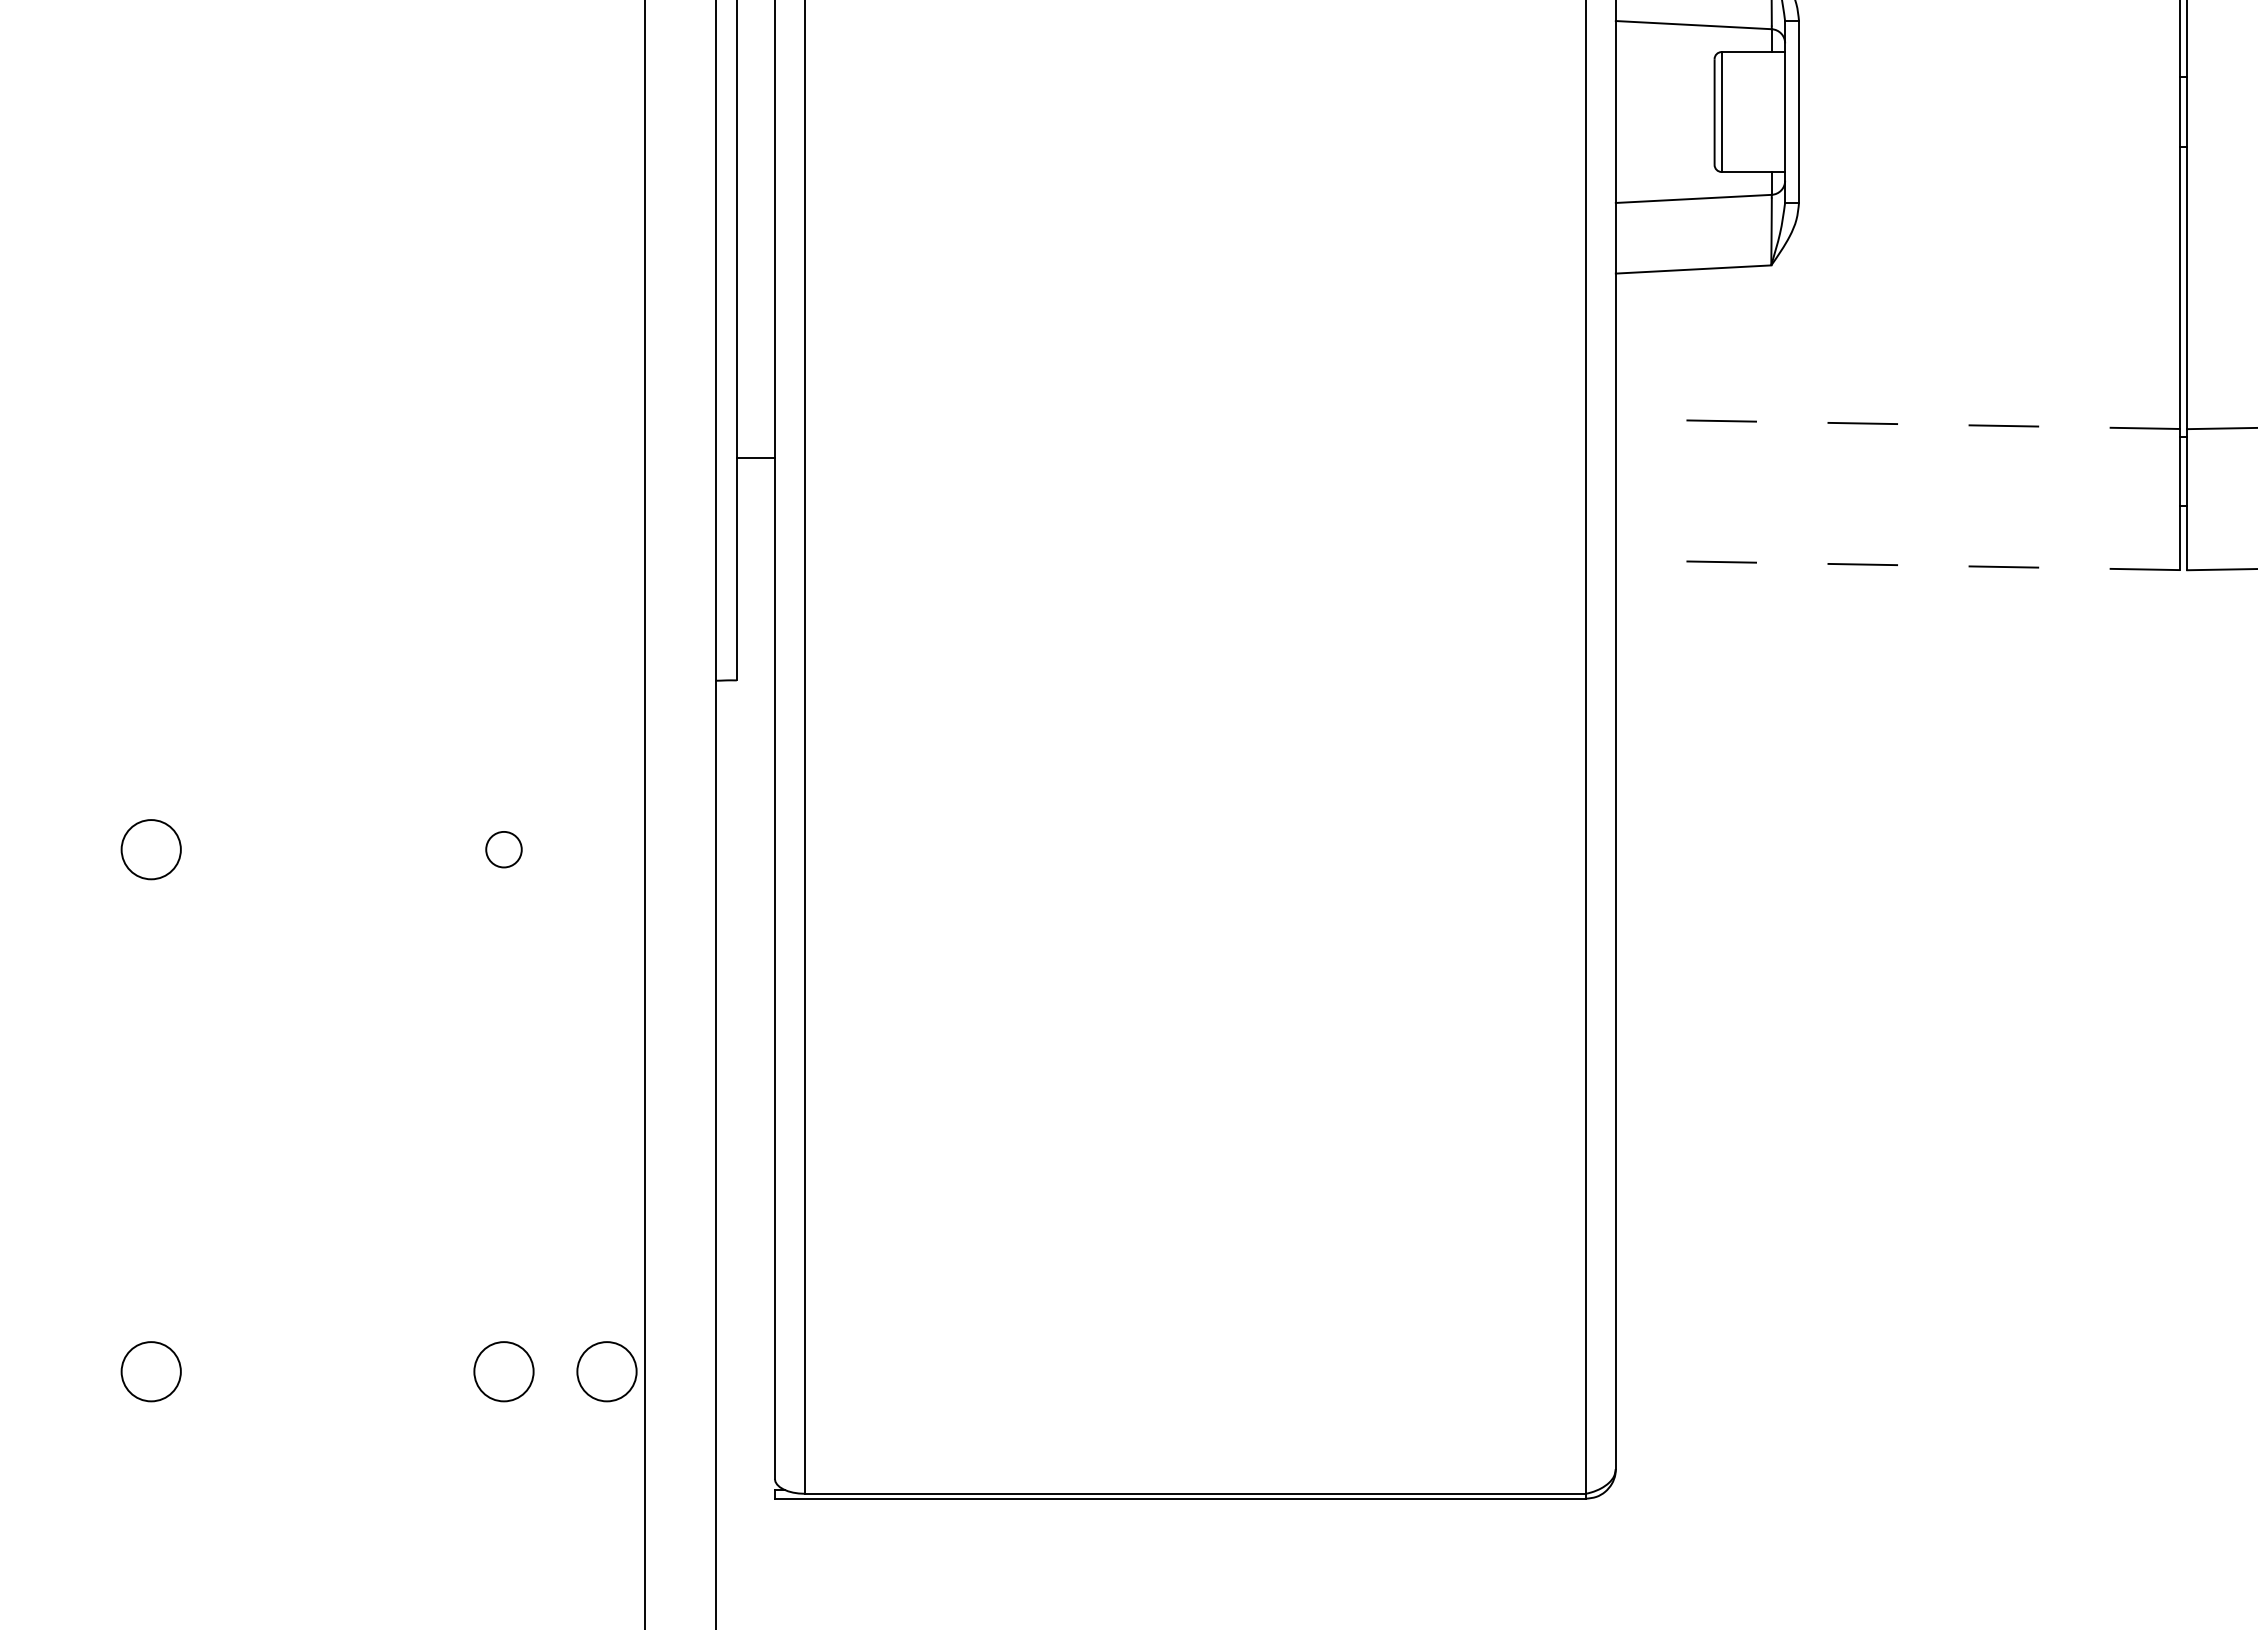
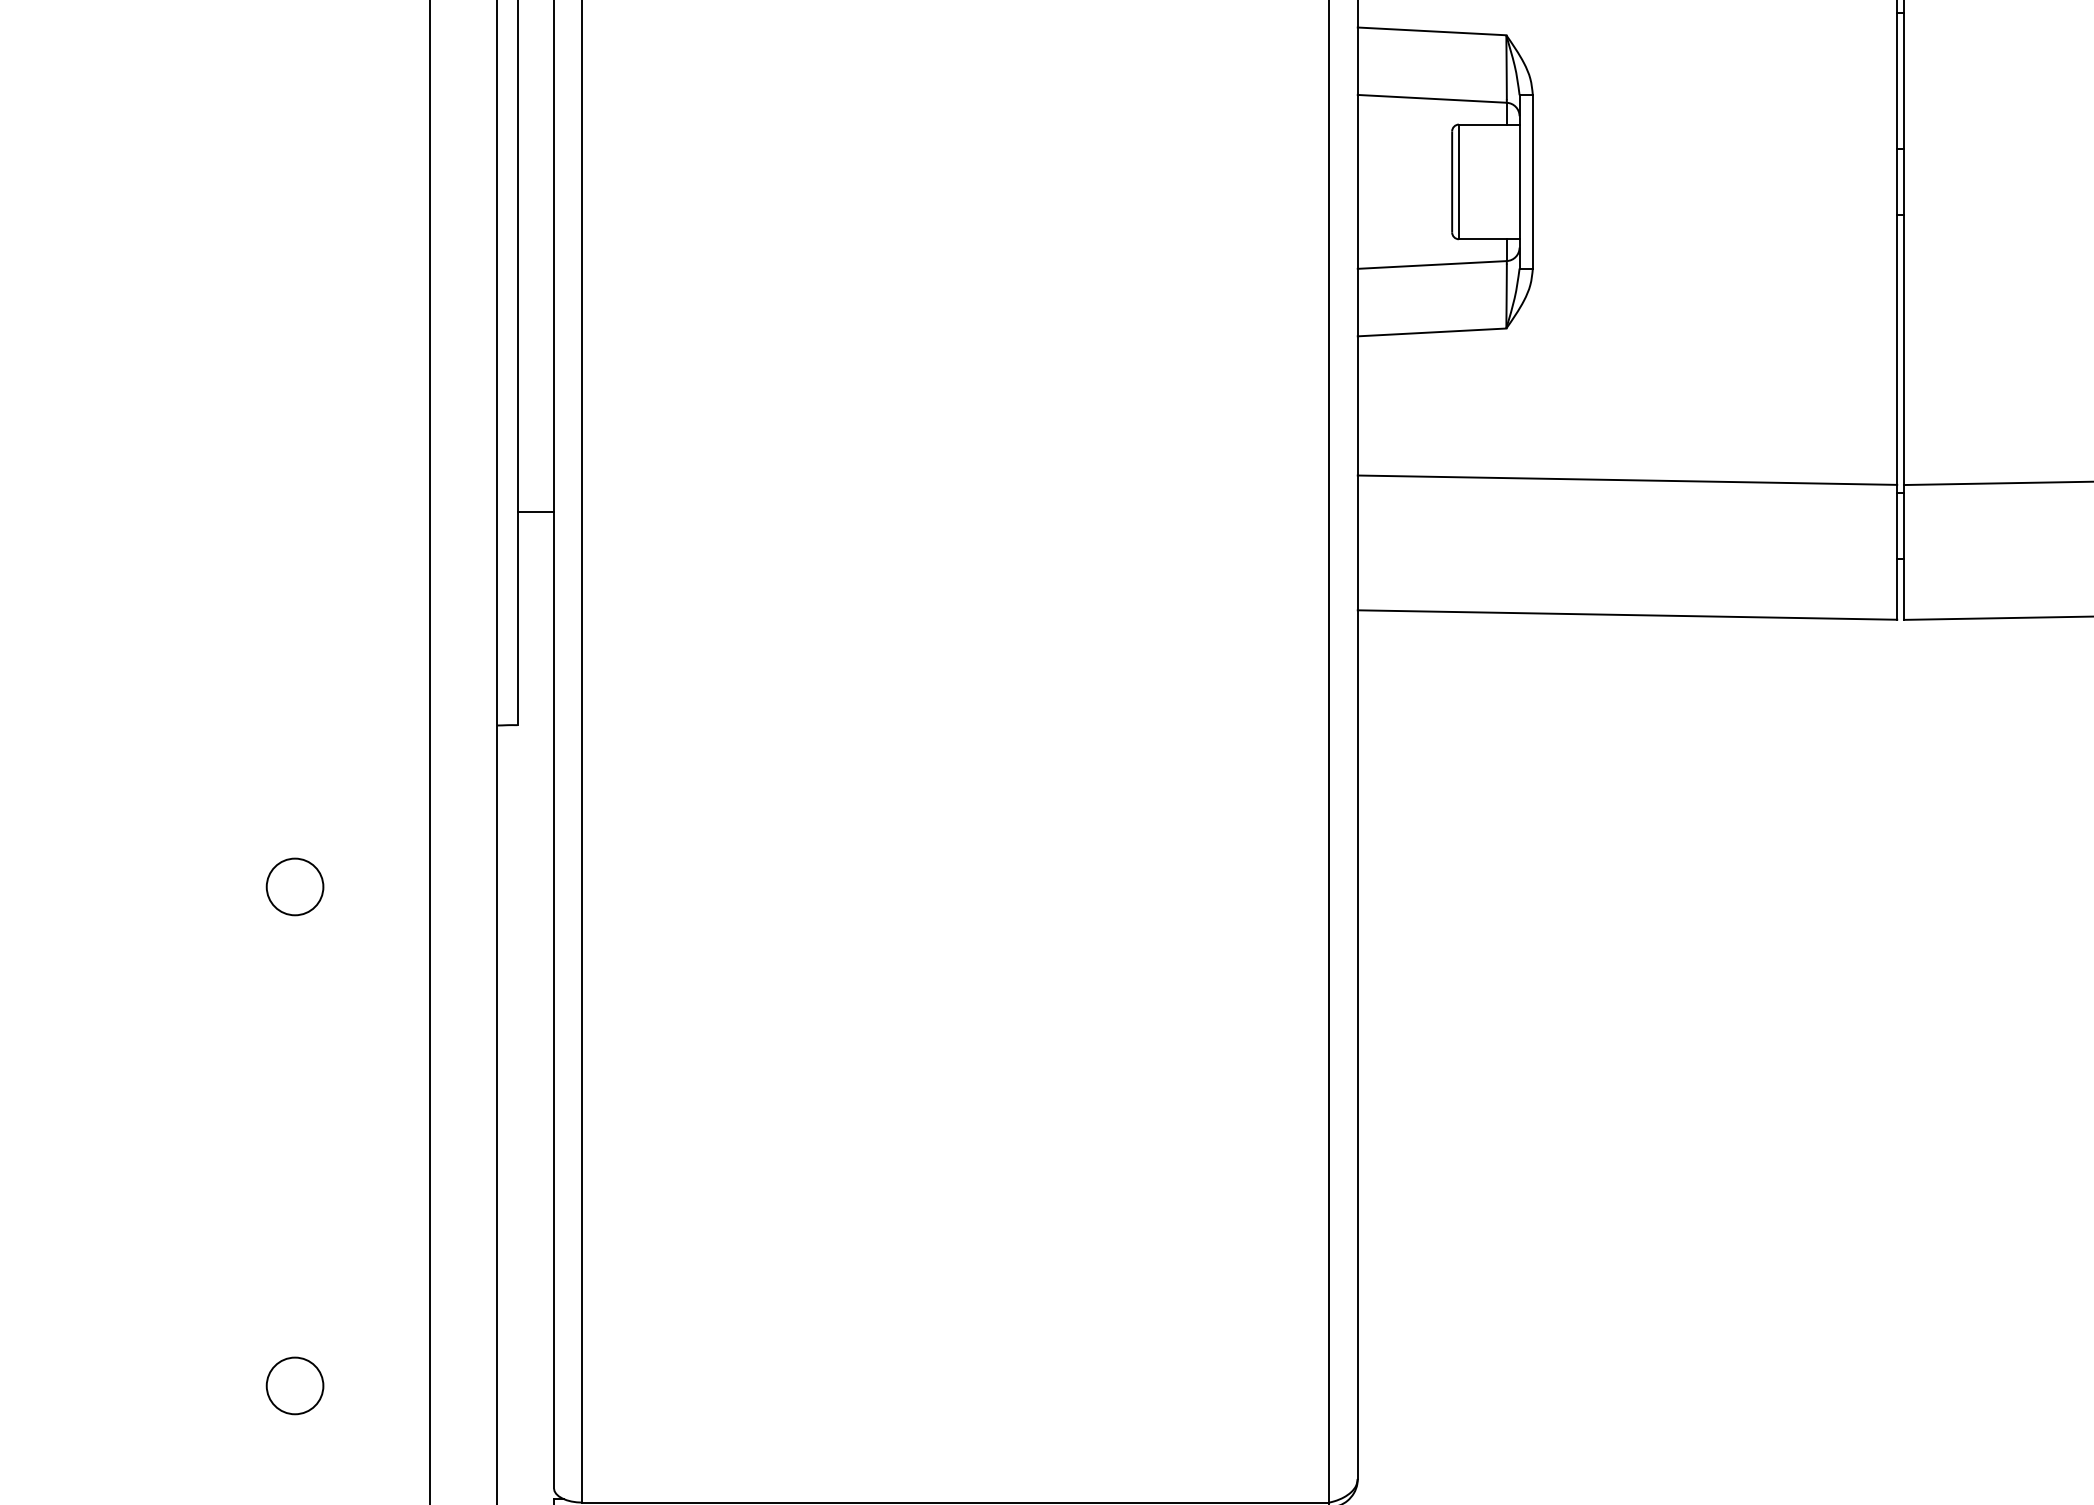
line: (1897, 424) -> (1626, 480), dashed -> solid
line: (1897, 565) -> (1626, 615), dashed -> solid
circle: (503, 849) -> (294, 886), size x1.67
circle: (606, 1371) -> (393, 1385), removed

